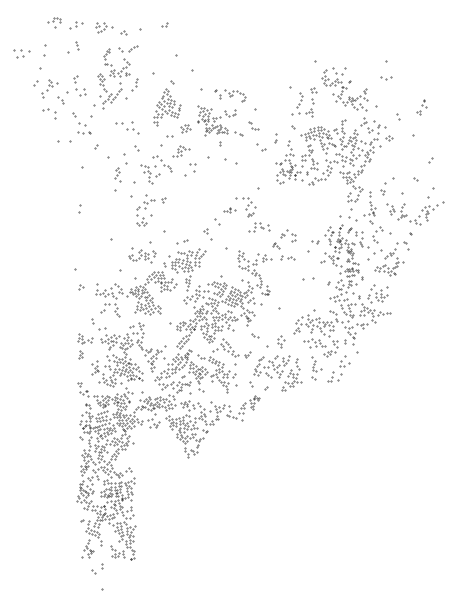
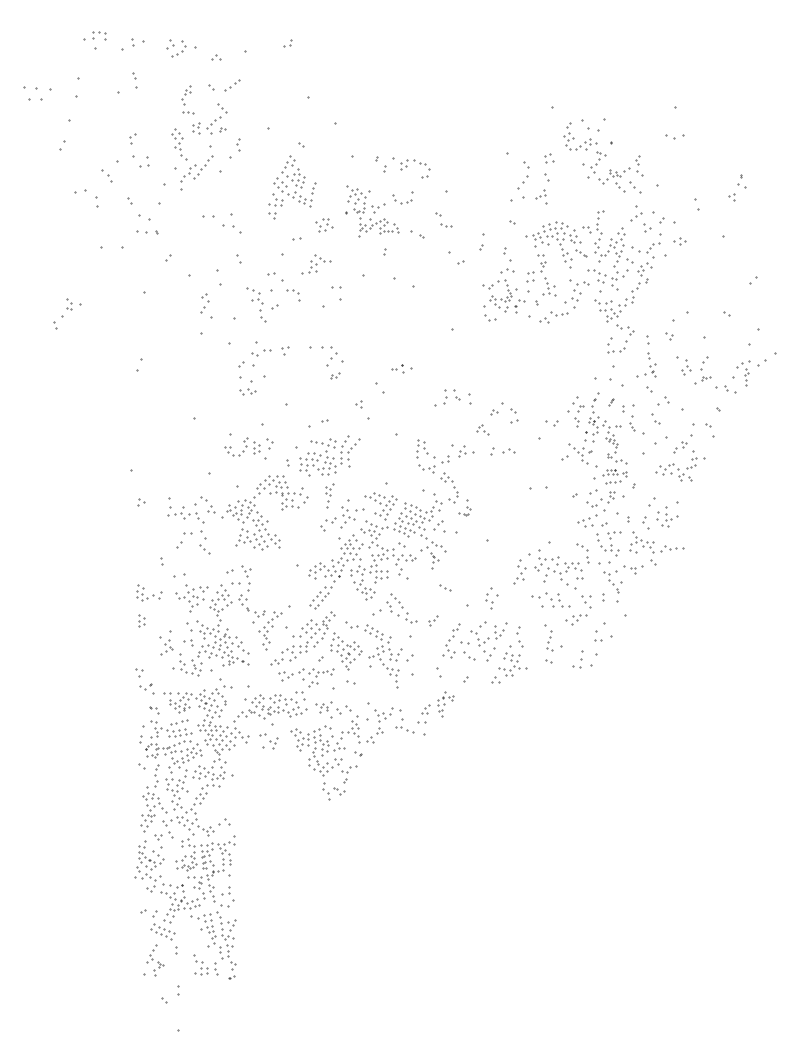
part: (49, 88) -> (67, 314), moved
part: (245, 207) -> (326, 363), moved

